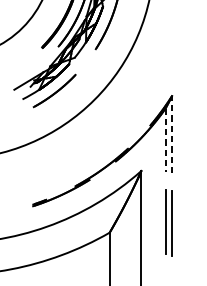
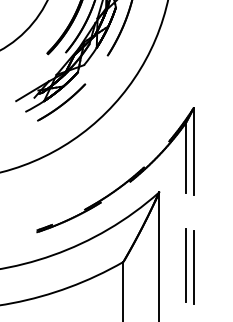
line: (171, 134) -> (193, 151), dashed -> solid
line: (165, 140) -> (186, 158), dashed -> solid
part: (168, 222) -> (189, 266), moved

